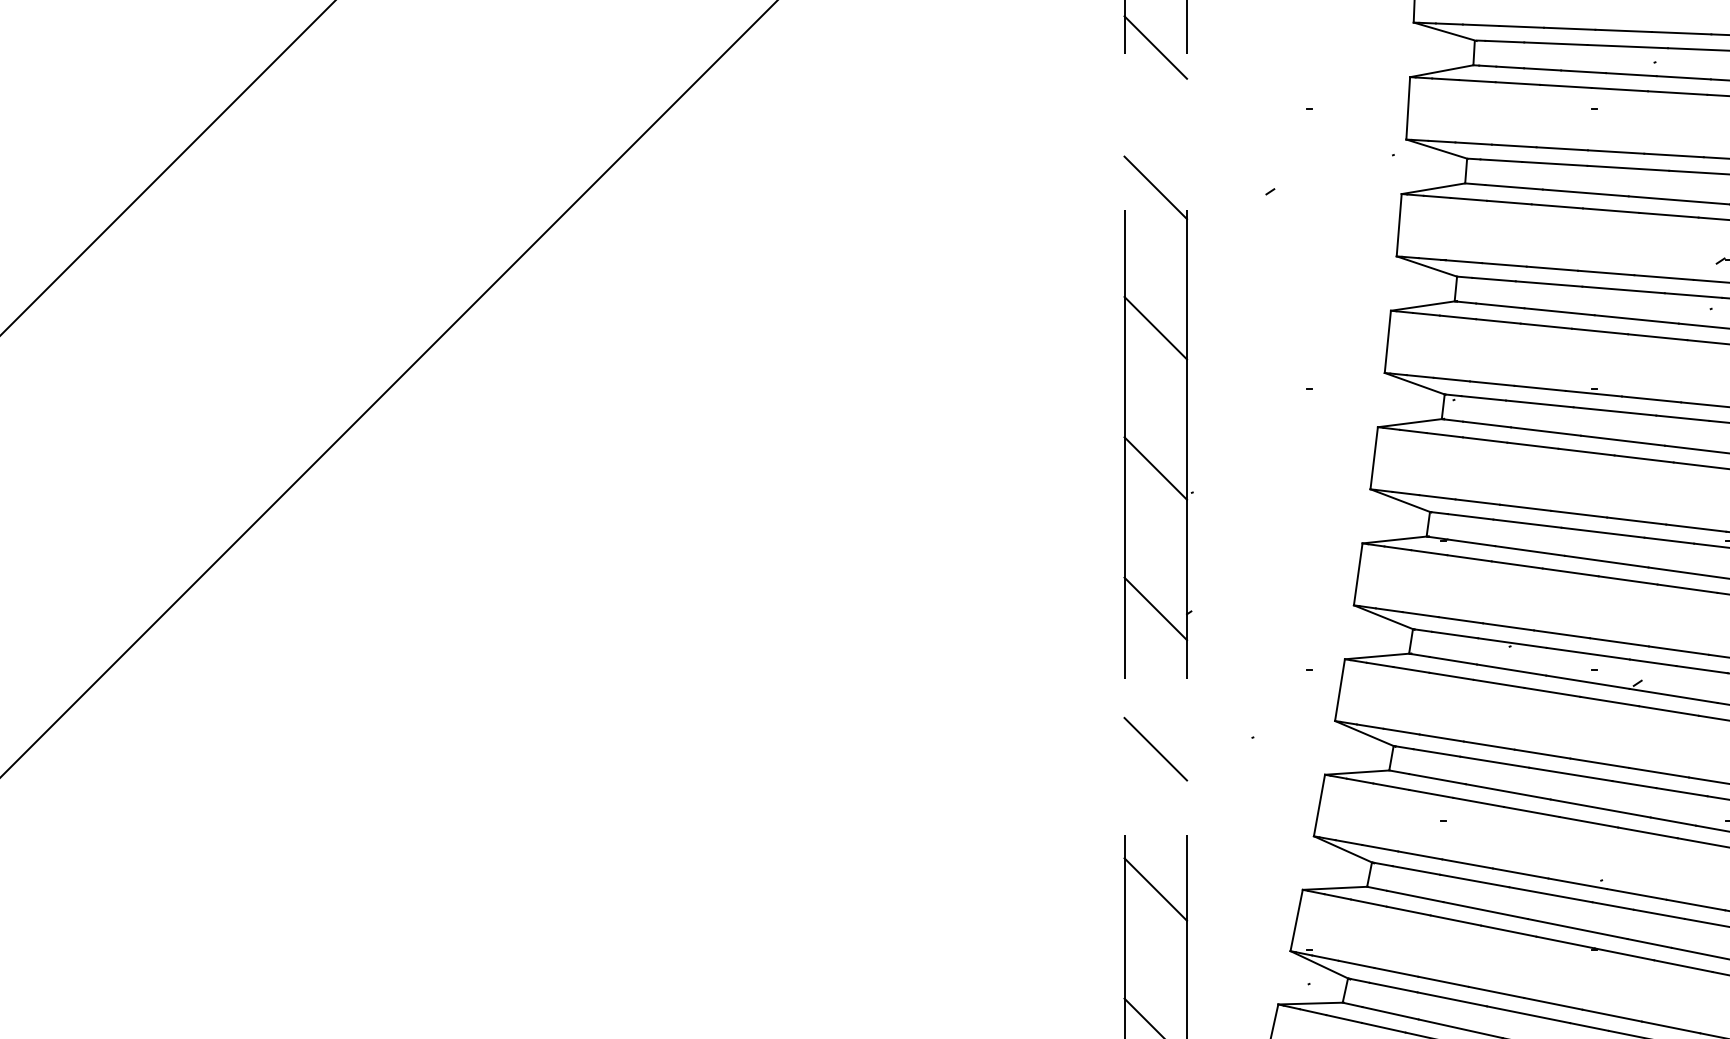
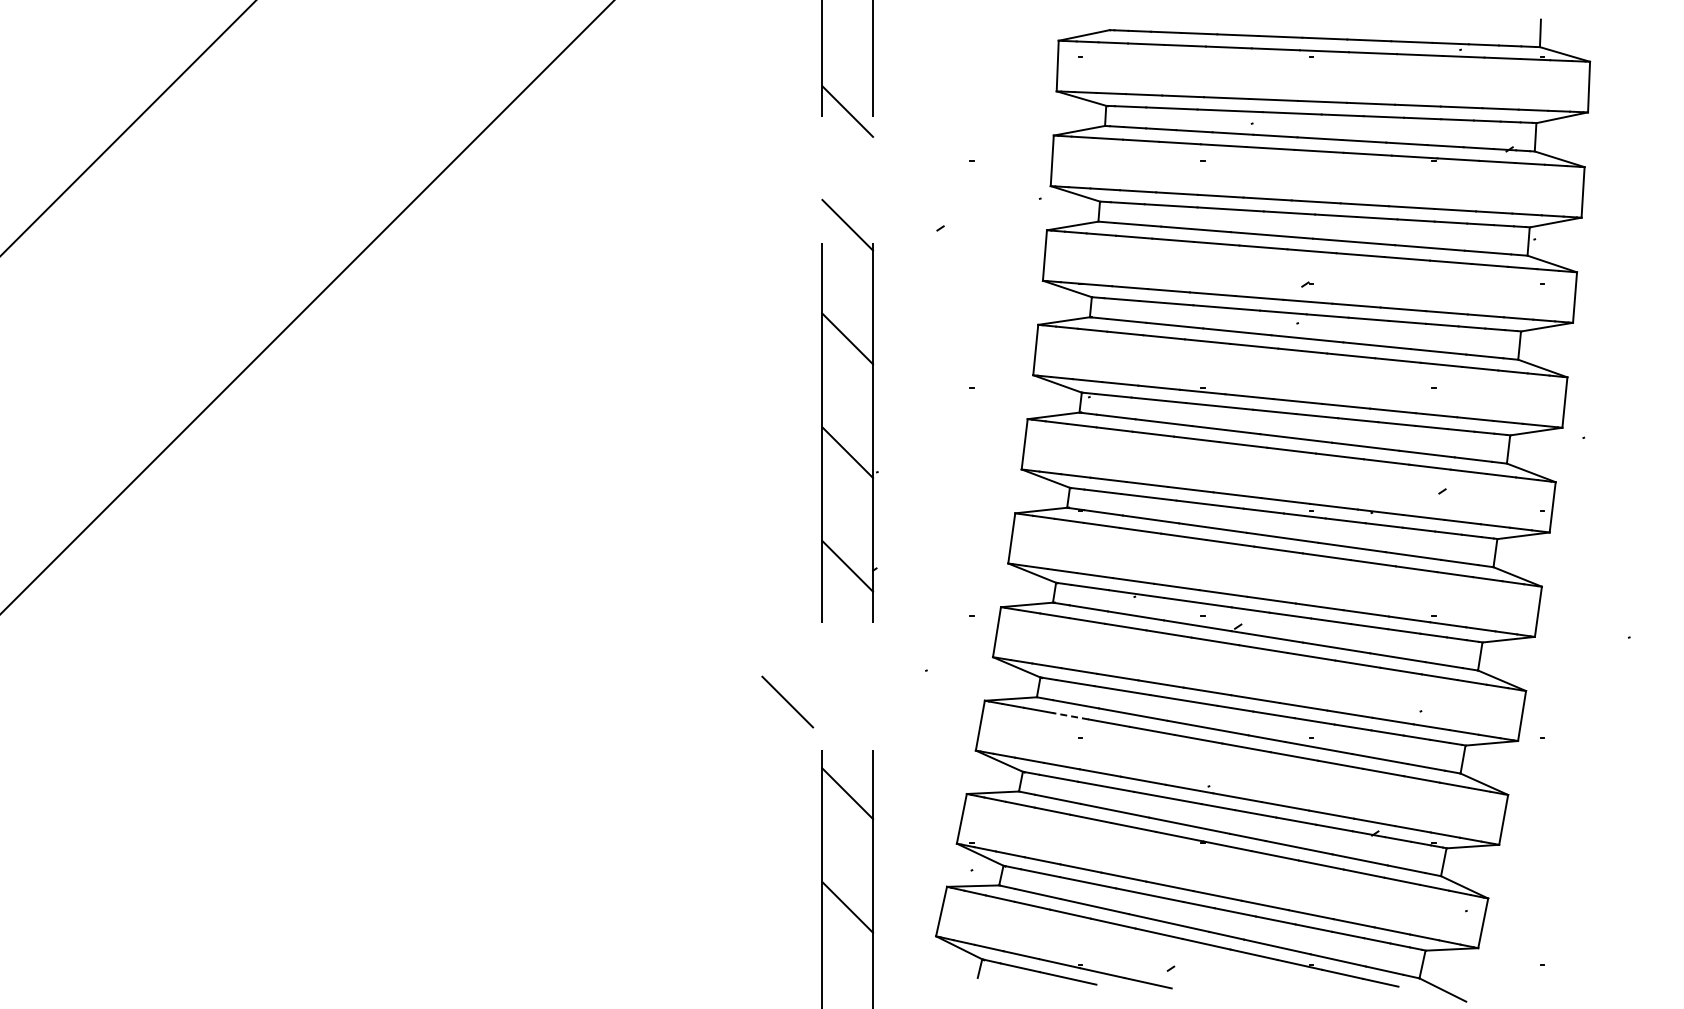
line: (1155, 748) -> (787, 701), moved
line: (1430, 794) -> (1070, 716), solid -> dashed

